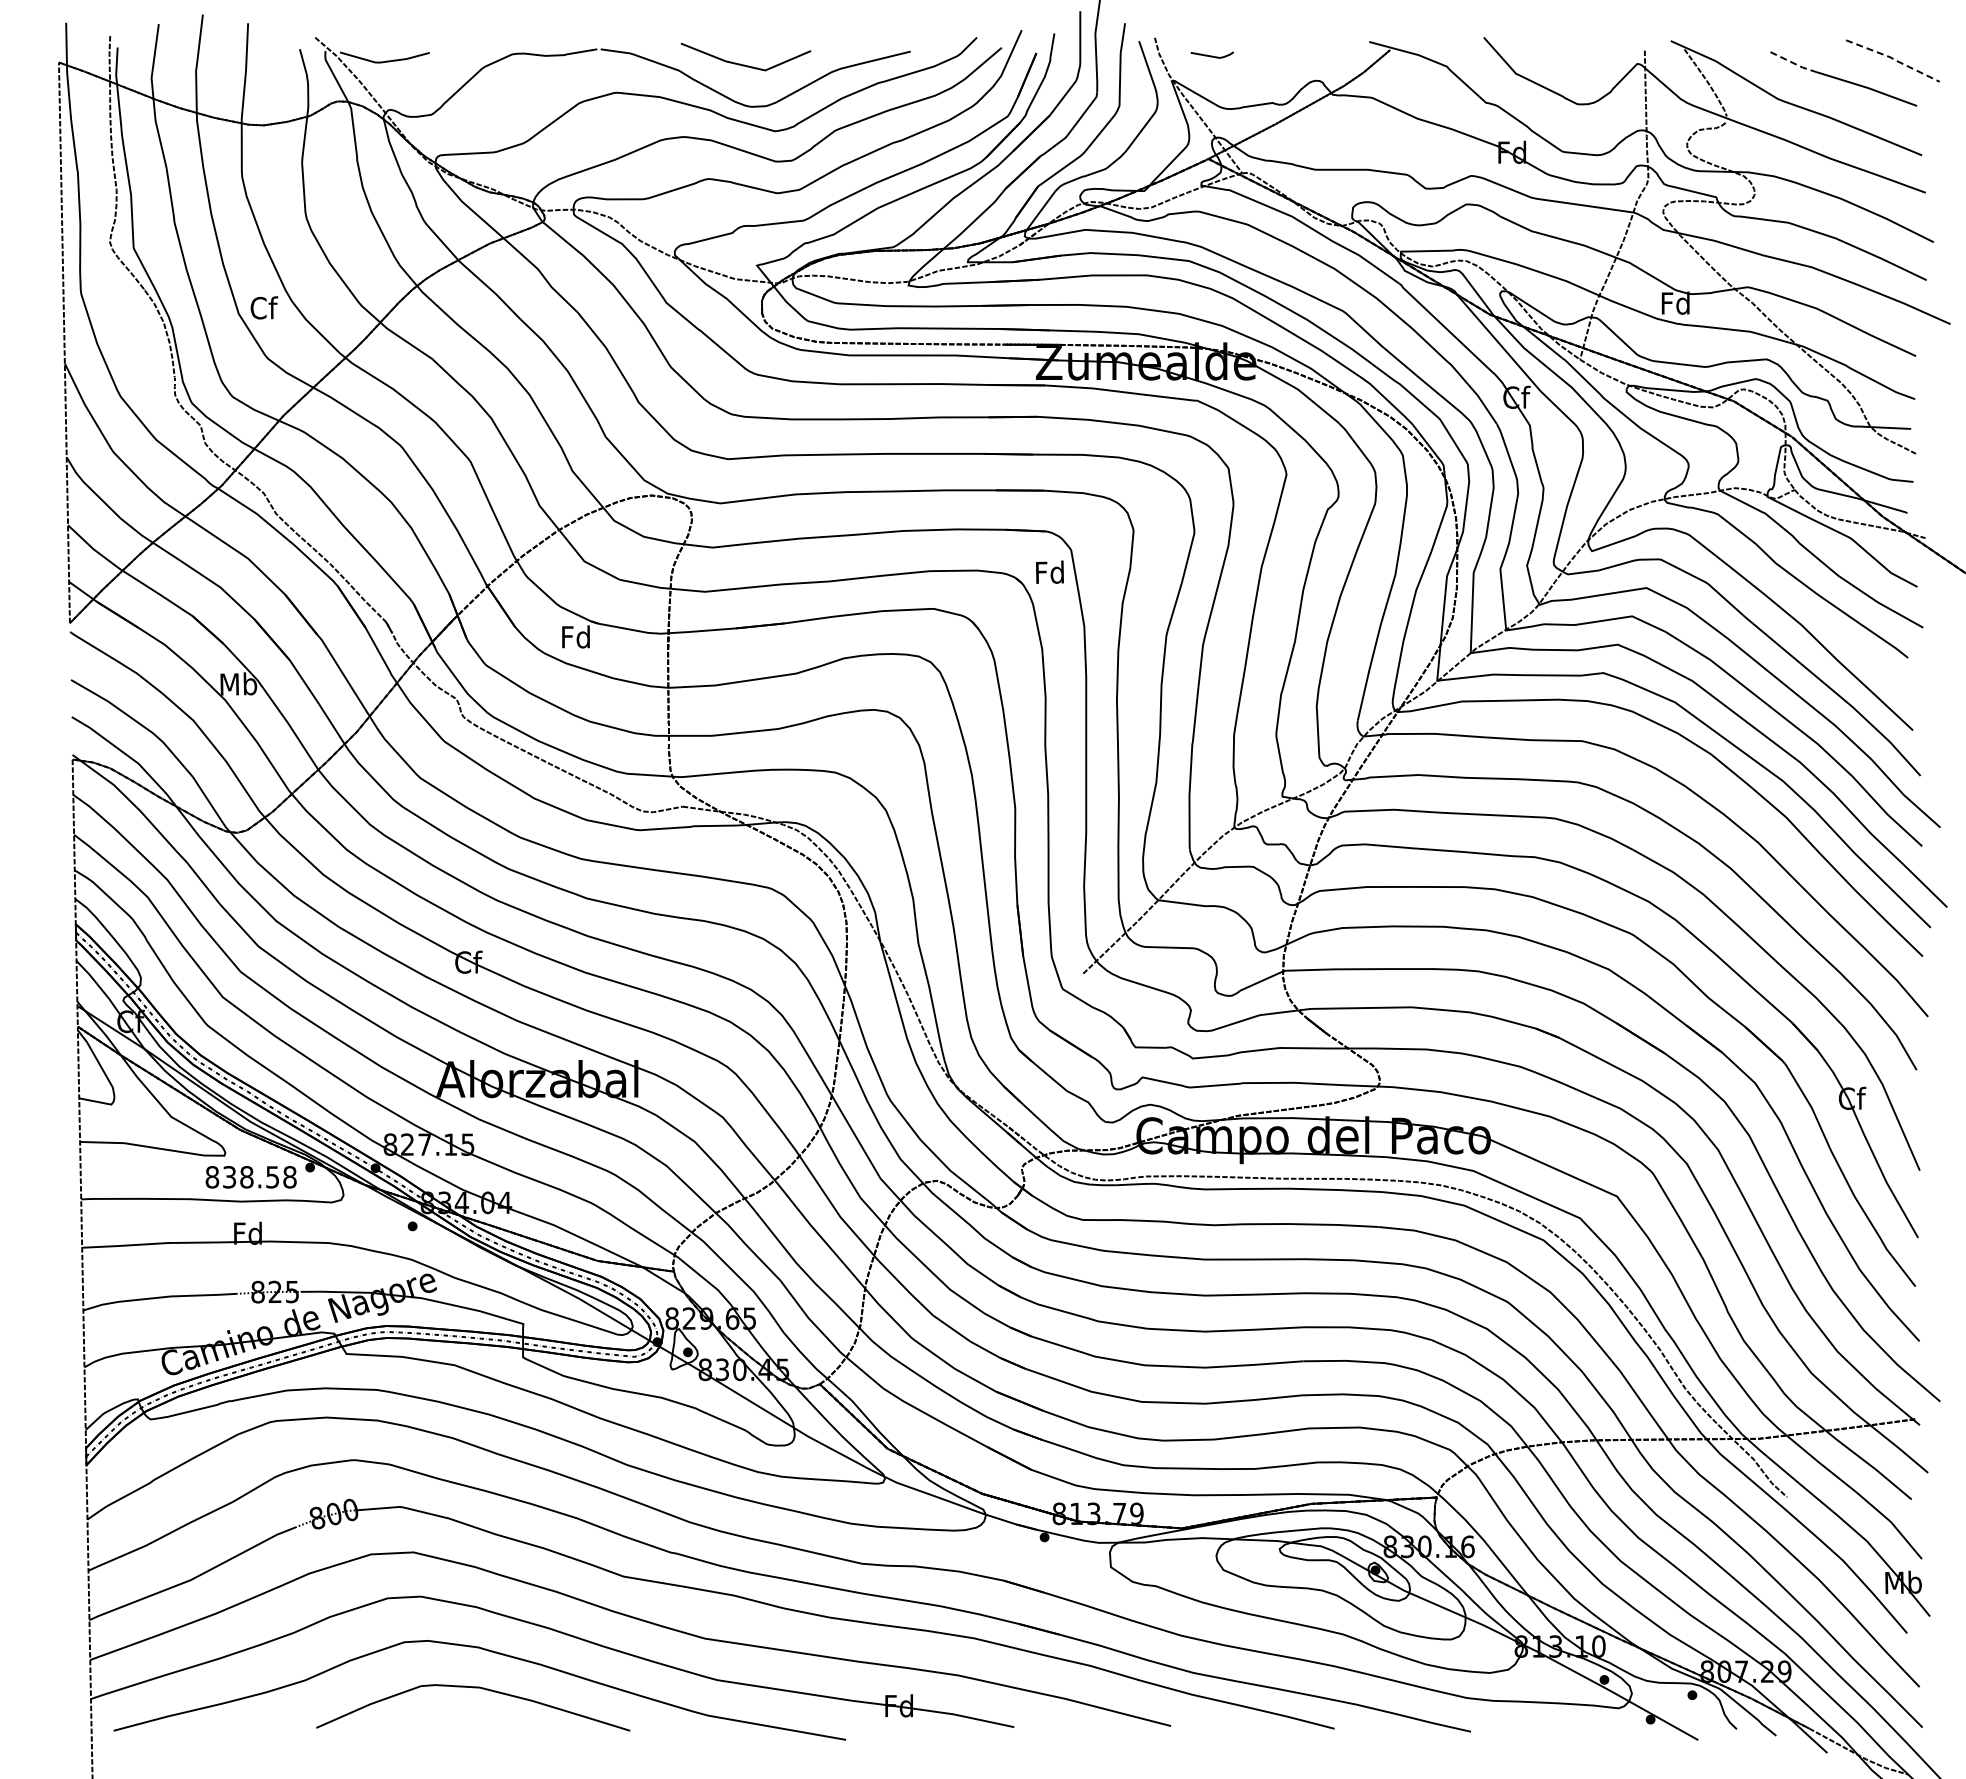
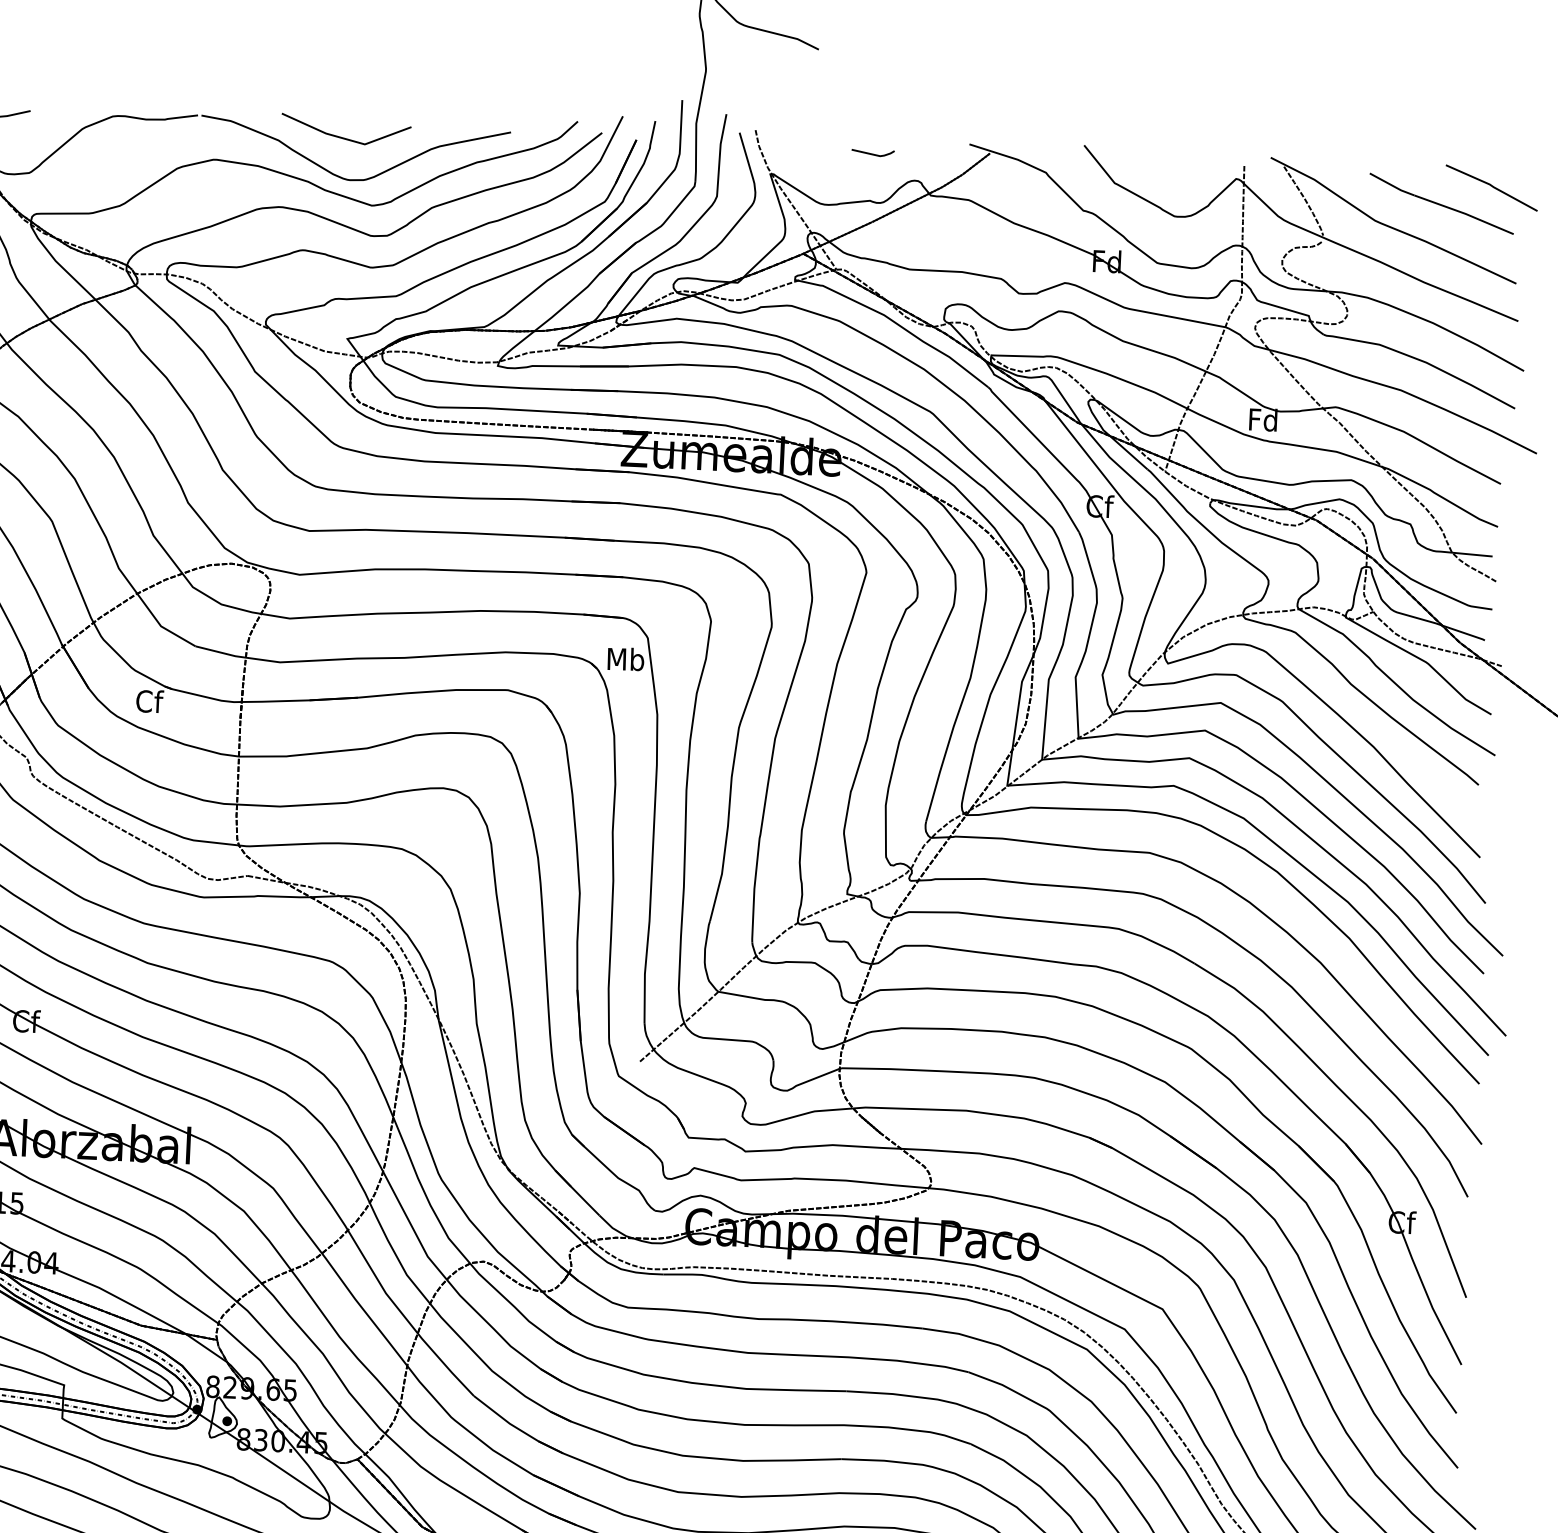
line: (1211, 55) -> (872, 153), moved
line: (1894, 59) -> (1493, 186), dashed -> solid
line: (1793, 63) -> (1392, 185), dashed -> solid
text: (1050, 571) -> (626, 658), Fd -> Mb
text: (576, 636) -> (149, 700), Fd -> Cf

